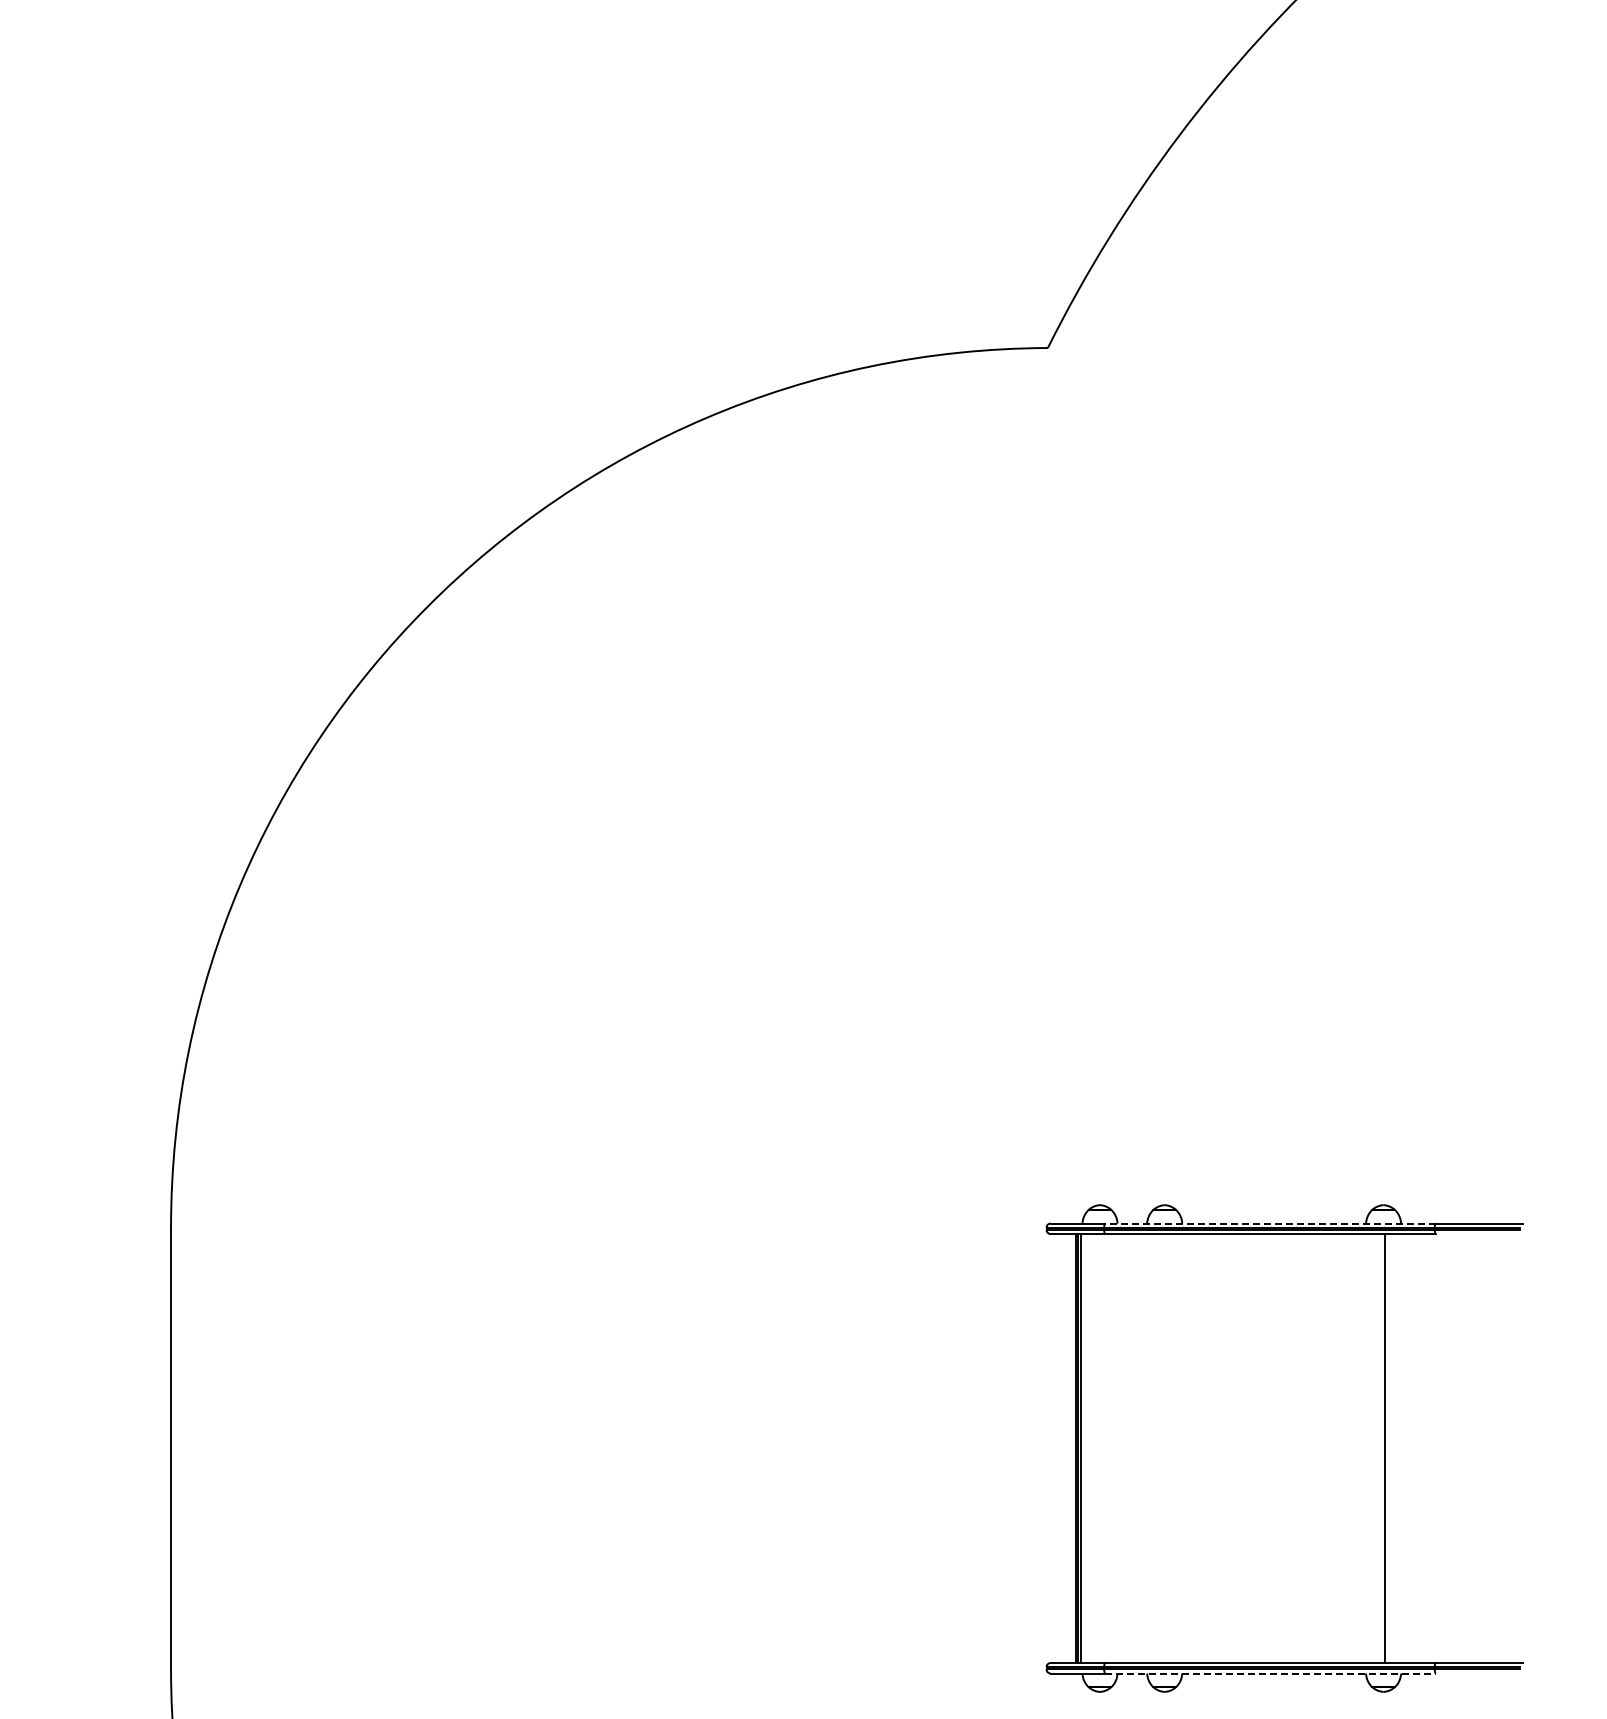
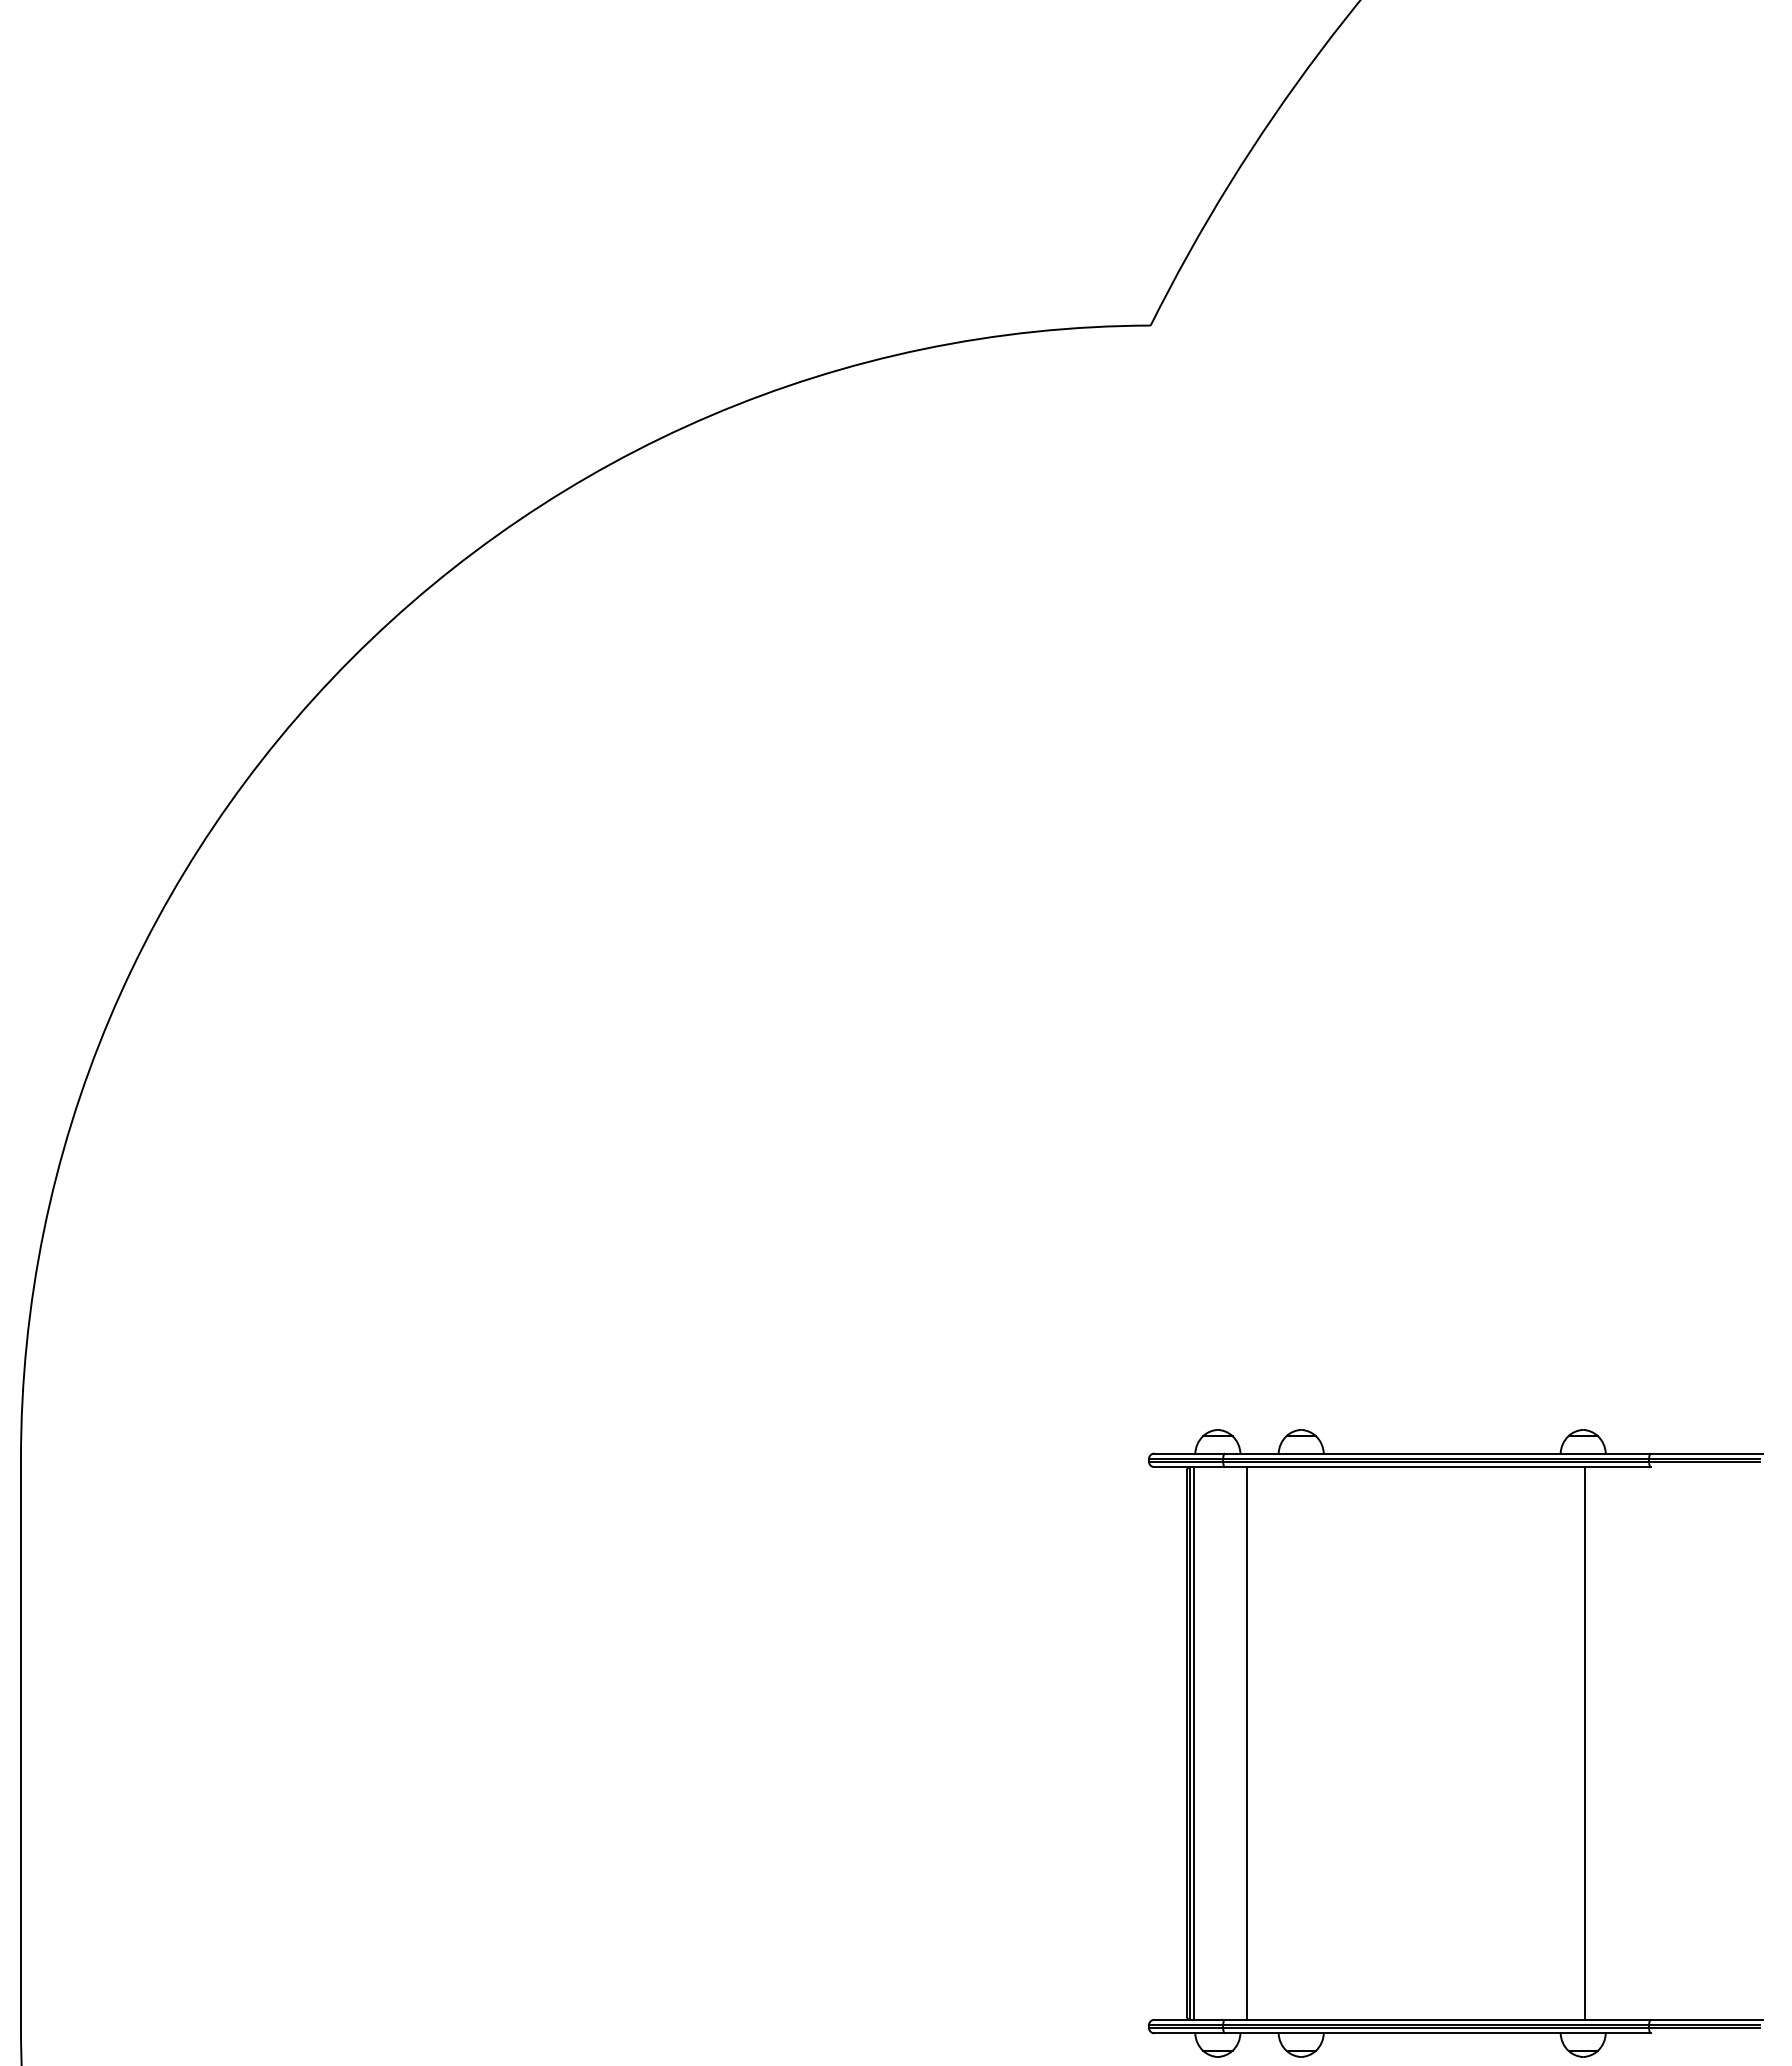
line: (1270, 1223) -> (1437, 1453), dashed -> solid
line: (1122, 1448) -> (1246, 1743), added
line: (1271, 1673) -> (1438, 2033), dashed -> solid

